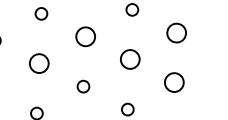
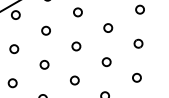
part: (176, 32) -> (138, 43), size x0.62
circle: (85, 36) -> (76, 46), size x0.62
circle: (129, 60) -> (106, 62), size x0.62
circle: (39, 63) -> (44, 64), size x0.62
circle: (173, 82) -> (136, 77), size x0.62

